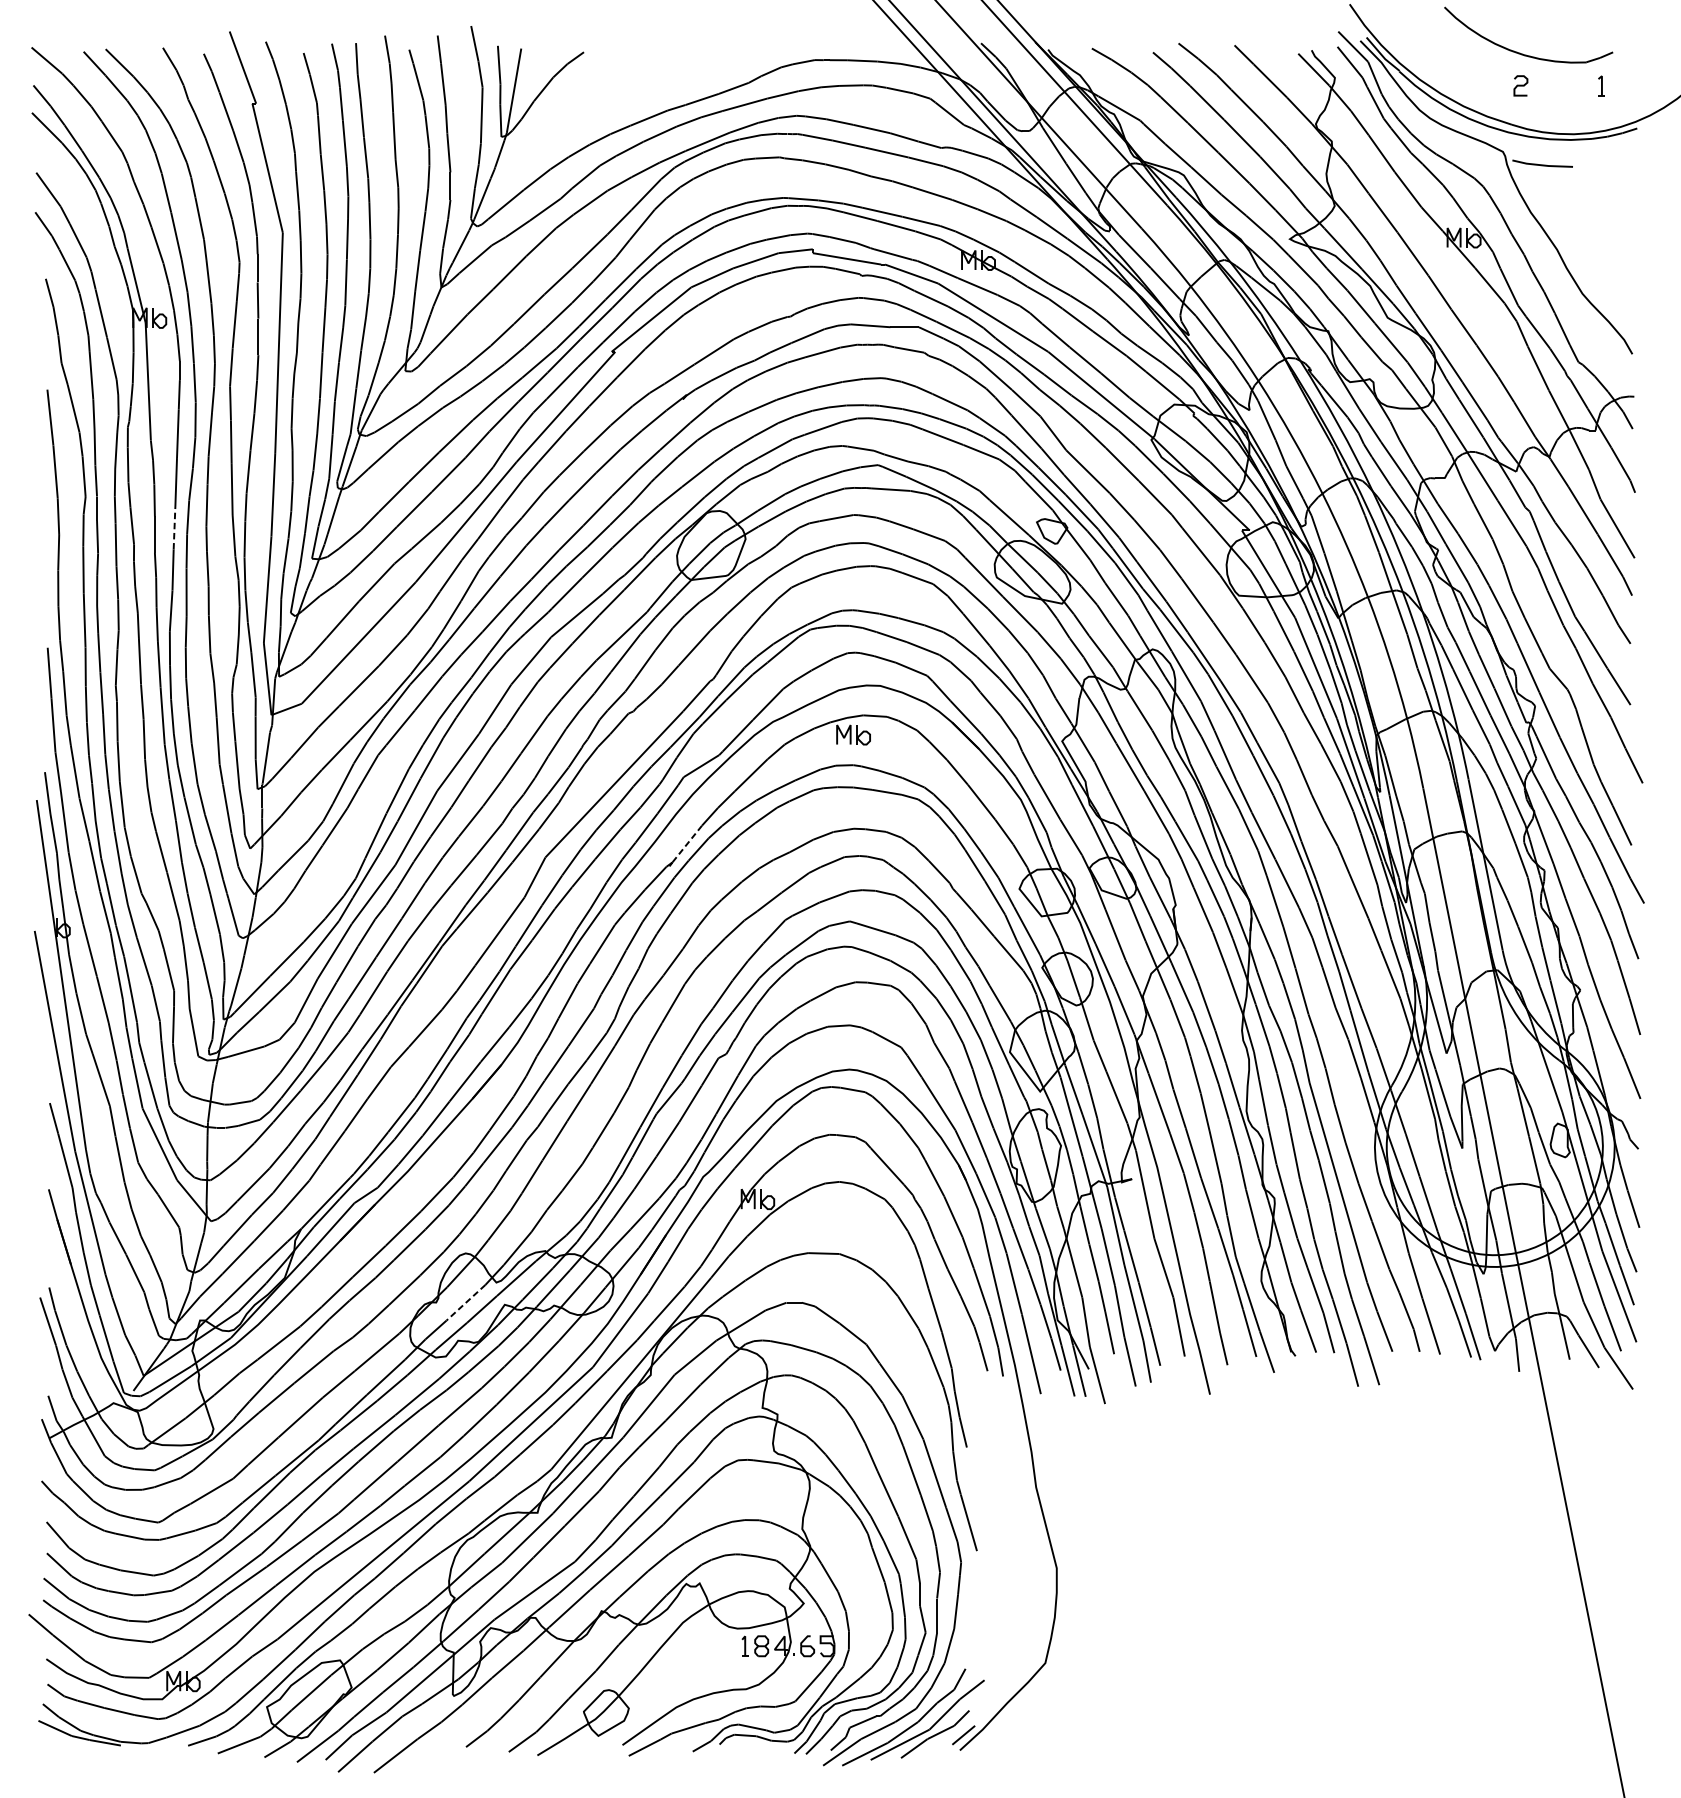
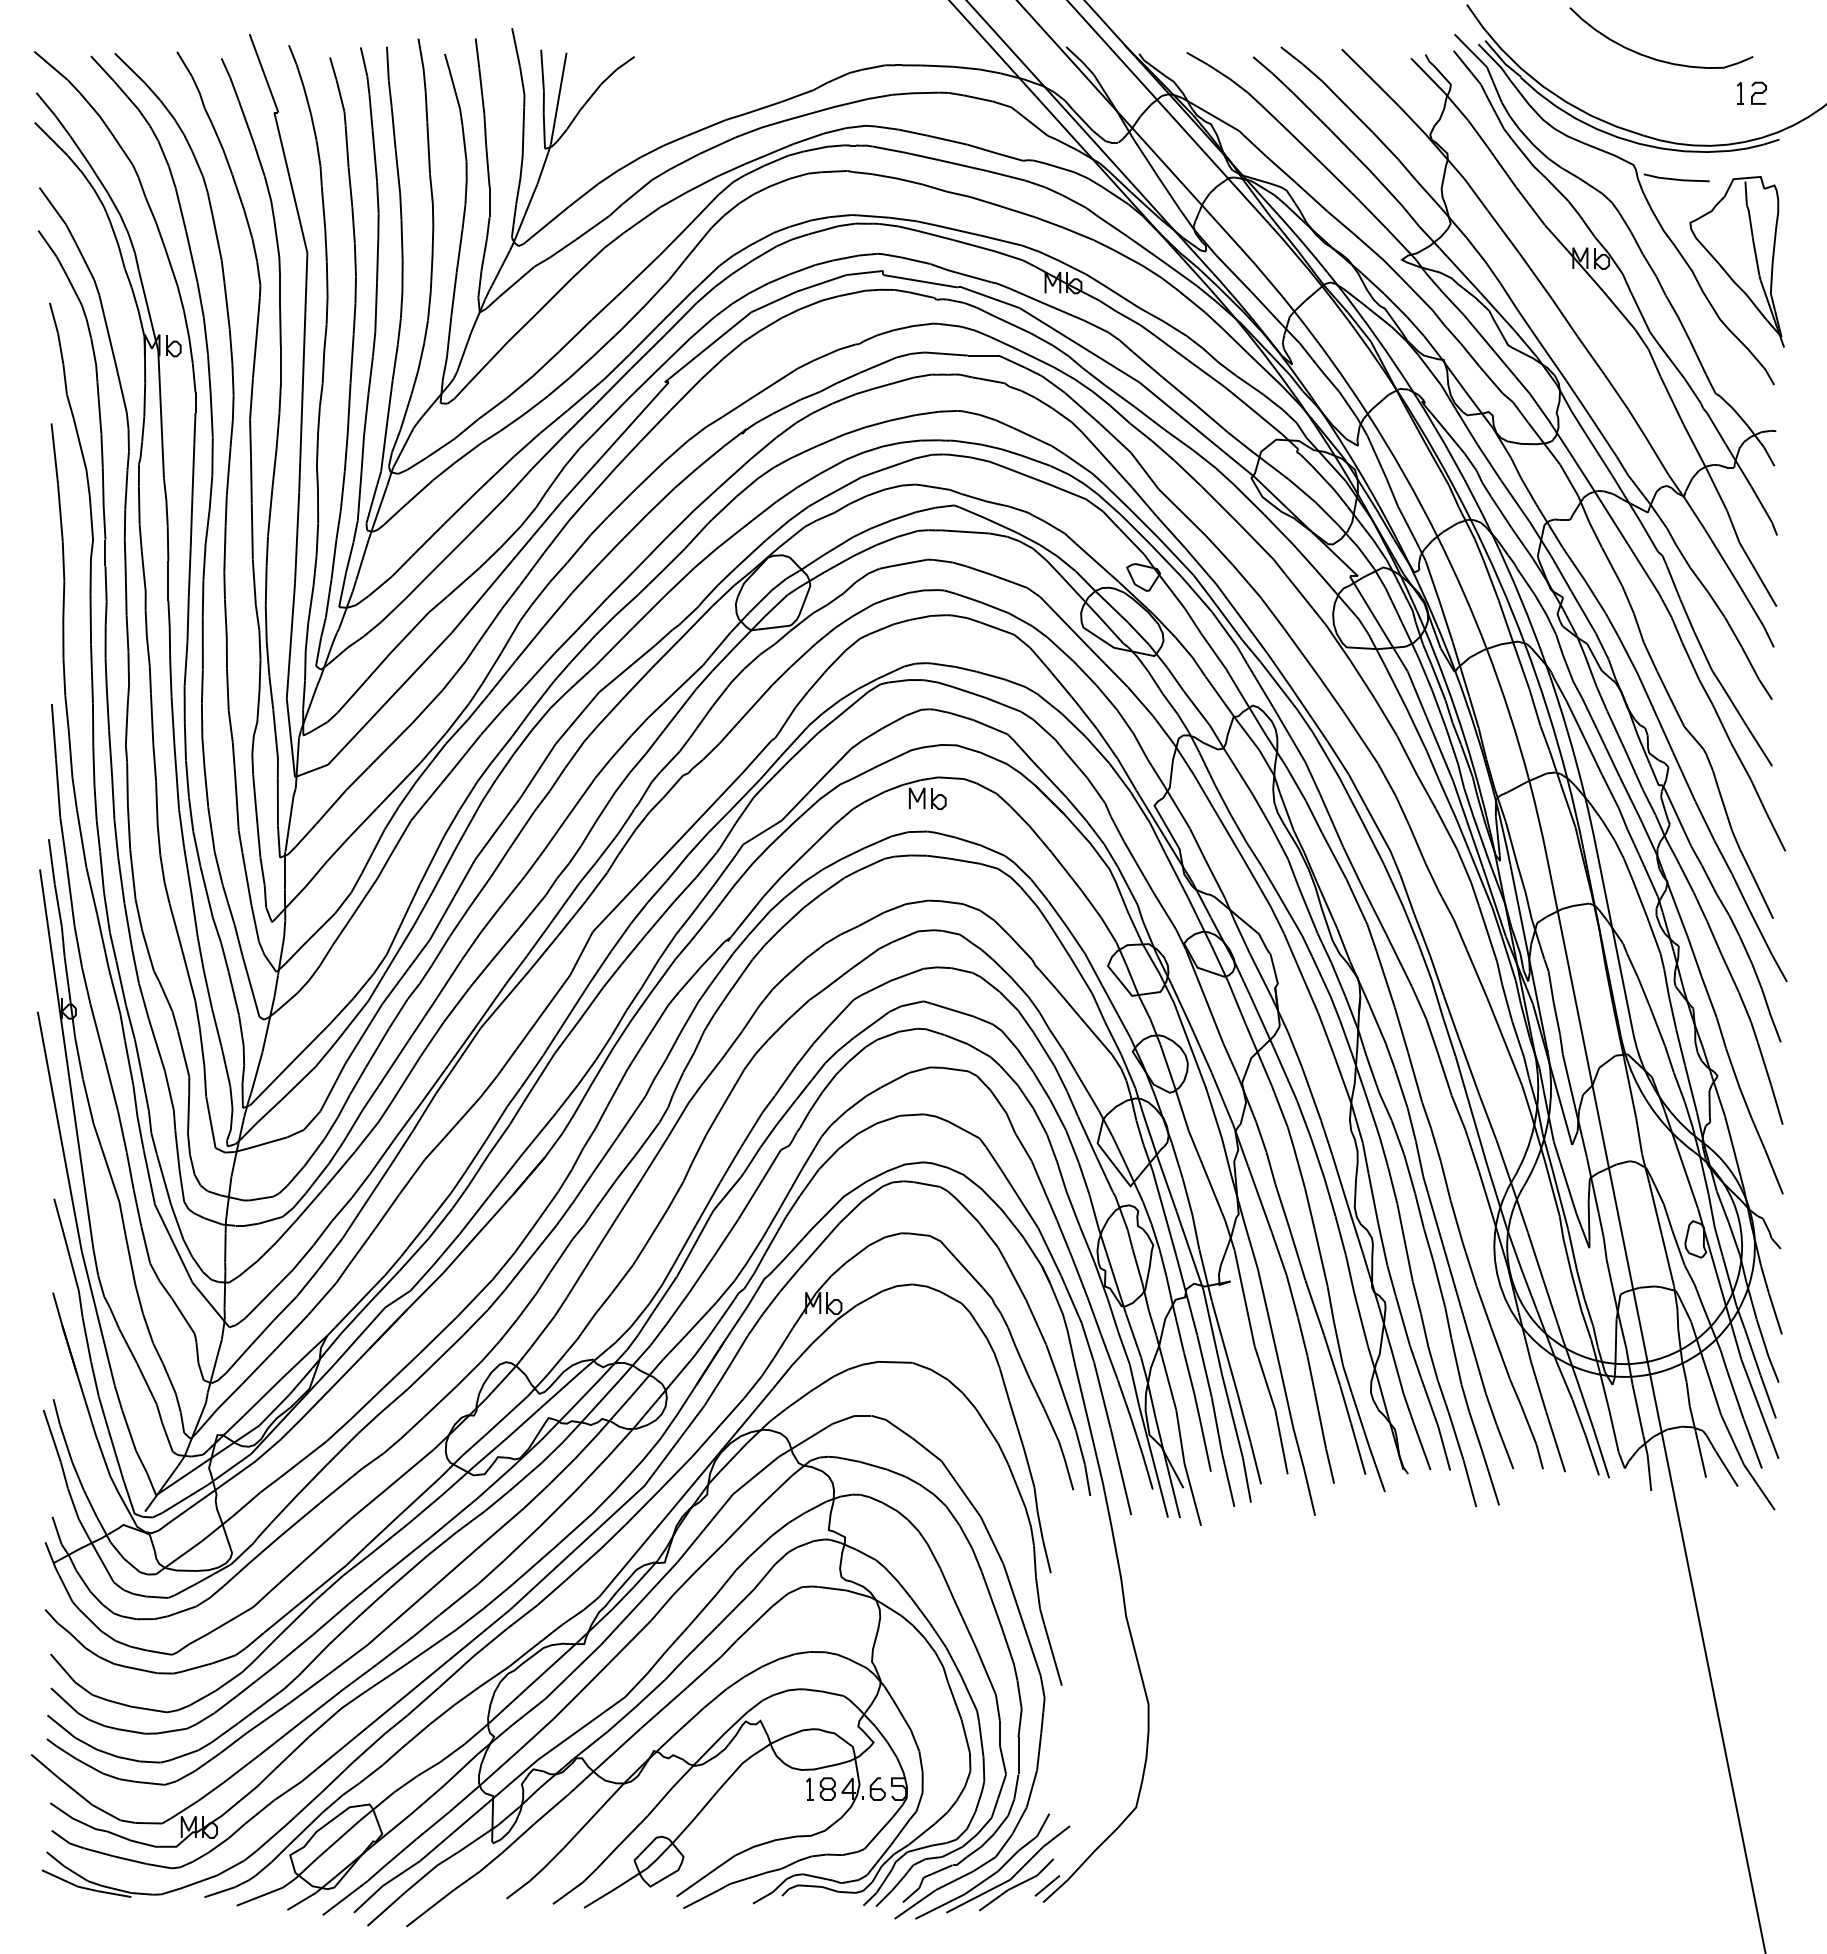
curve: (1520, 85) -> (1758, 92), moved
part: (1597, 240) -> (1736, 261), added
line: (174, 526) -> (189, 572), dashed -> solid
line: (687, 844) -> (747, 917), dashed -> solid
line: (466, 1302) -> (506, 1415), dashed -> solid

